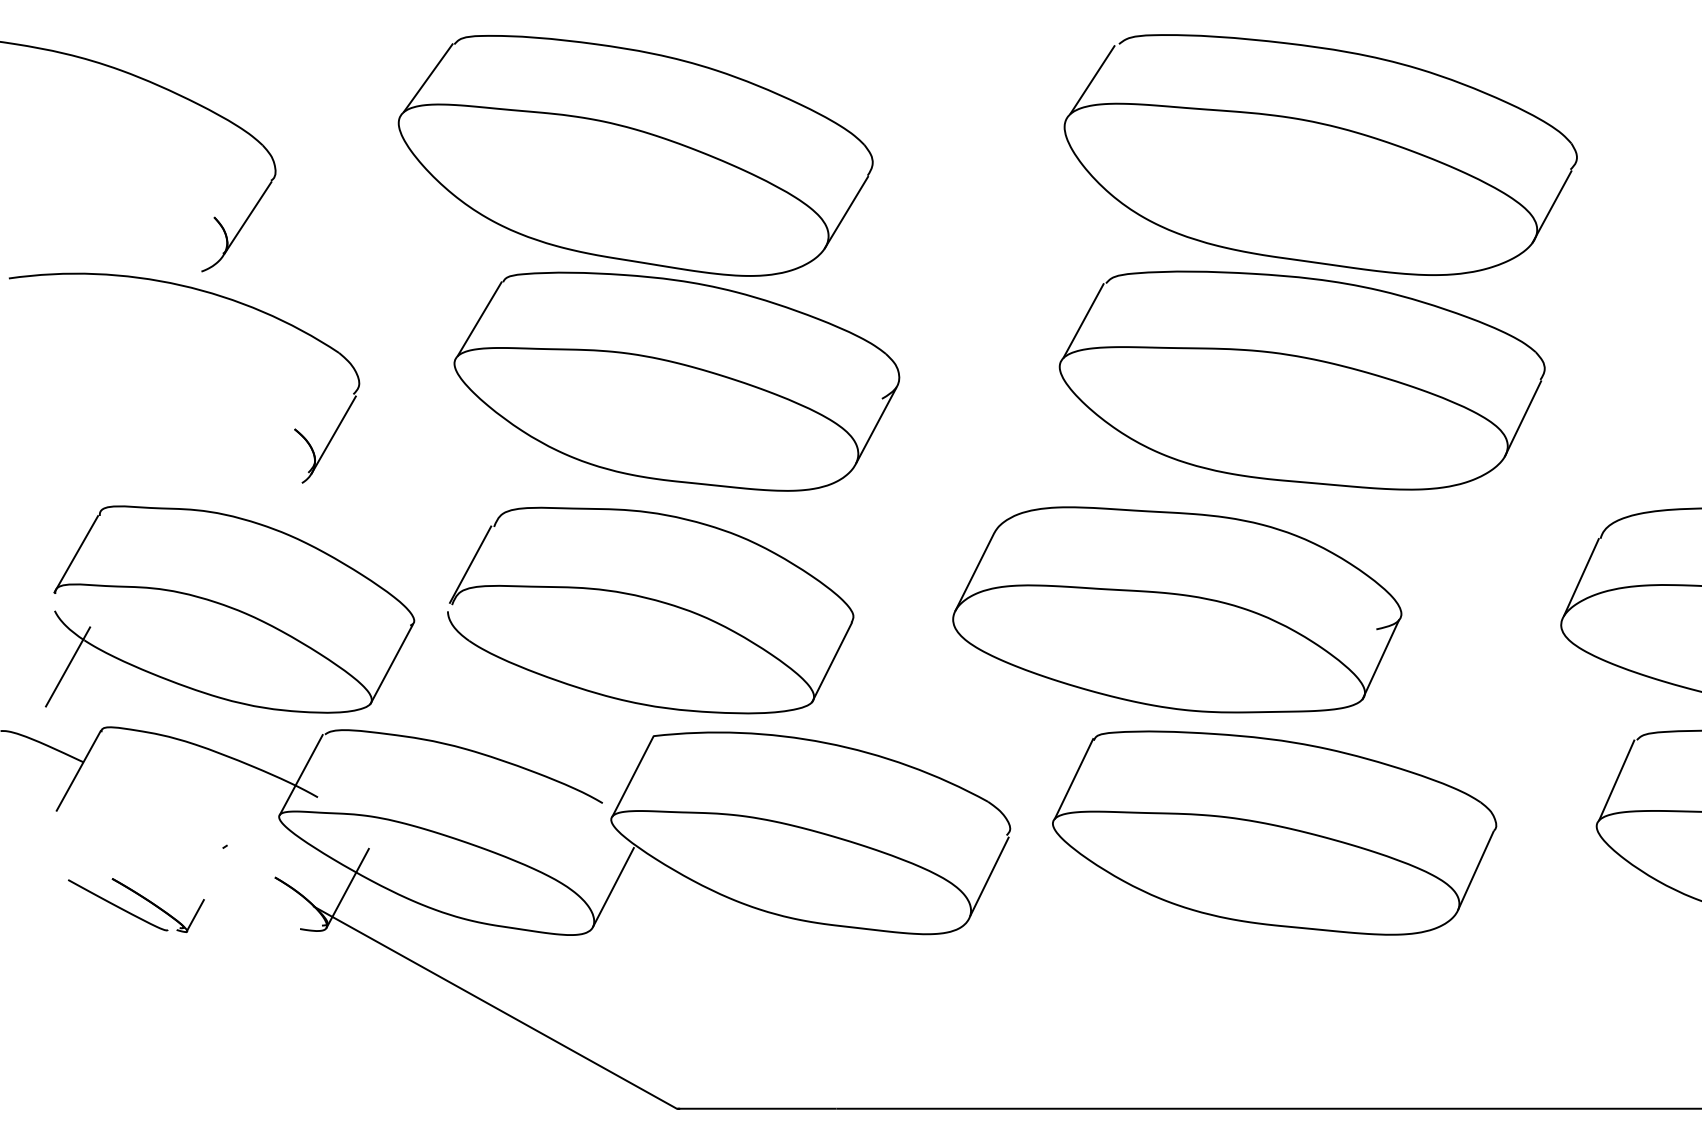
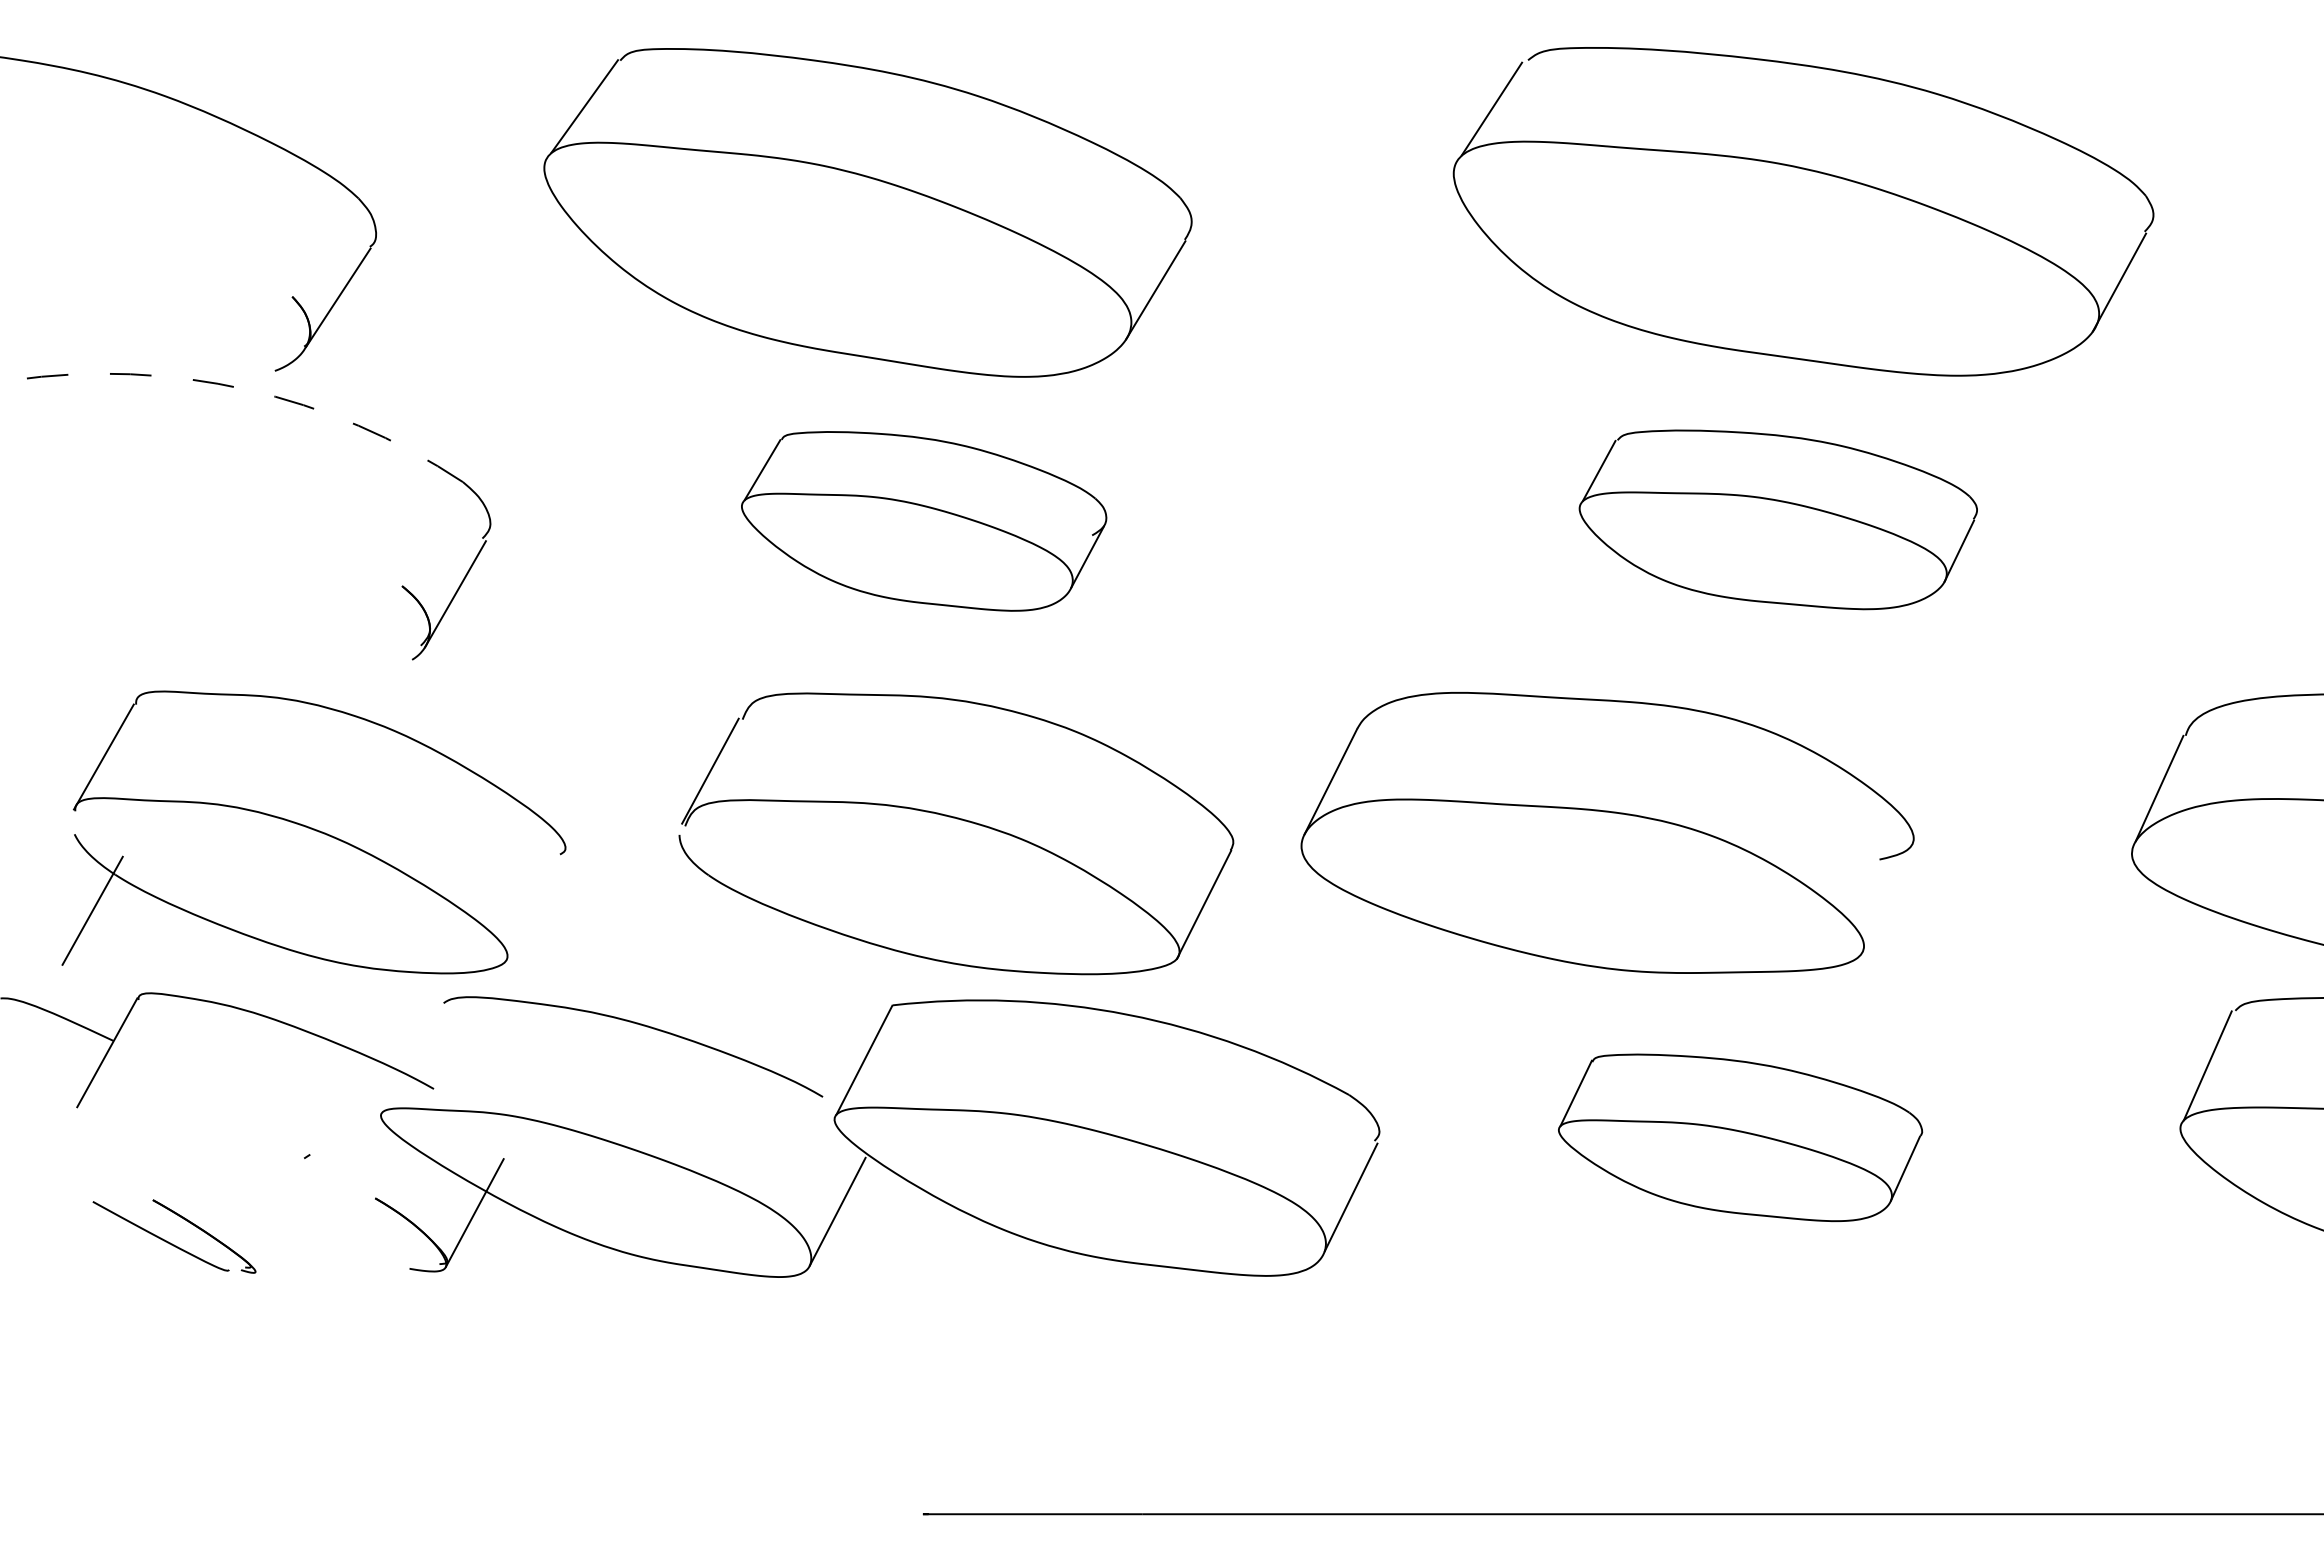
arc: (180, 285) -> (246, 389), solid -> dashed
part: (1302, 380) -> (1778, 519), size x0.6
part: (676, 381) -> (923, 521), size x0.6
part: (653, 600) -> (960, 820), moved
line: (1380, 660) -> (1885, 901), removed
line: (391, 664) -> (534, 907), removed
line: (301, 774) -> (411, 1057), removed
part: (1274, 832) -> (1740, 1137), size x0.6
line: (195, 915) -> (266, 1250), removed
line: (495, 1007) -> (676, 1376), removed

